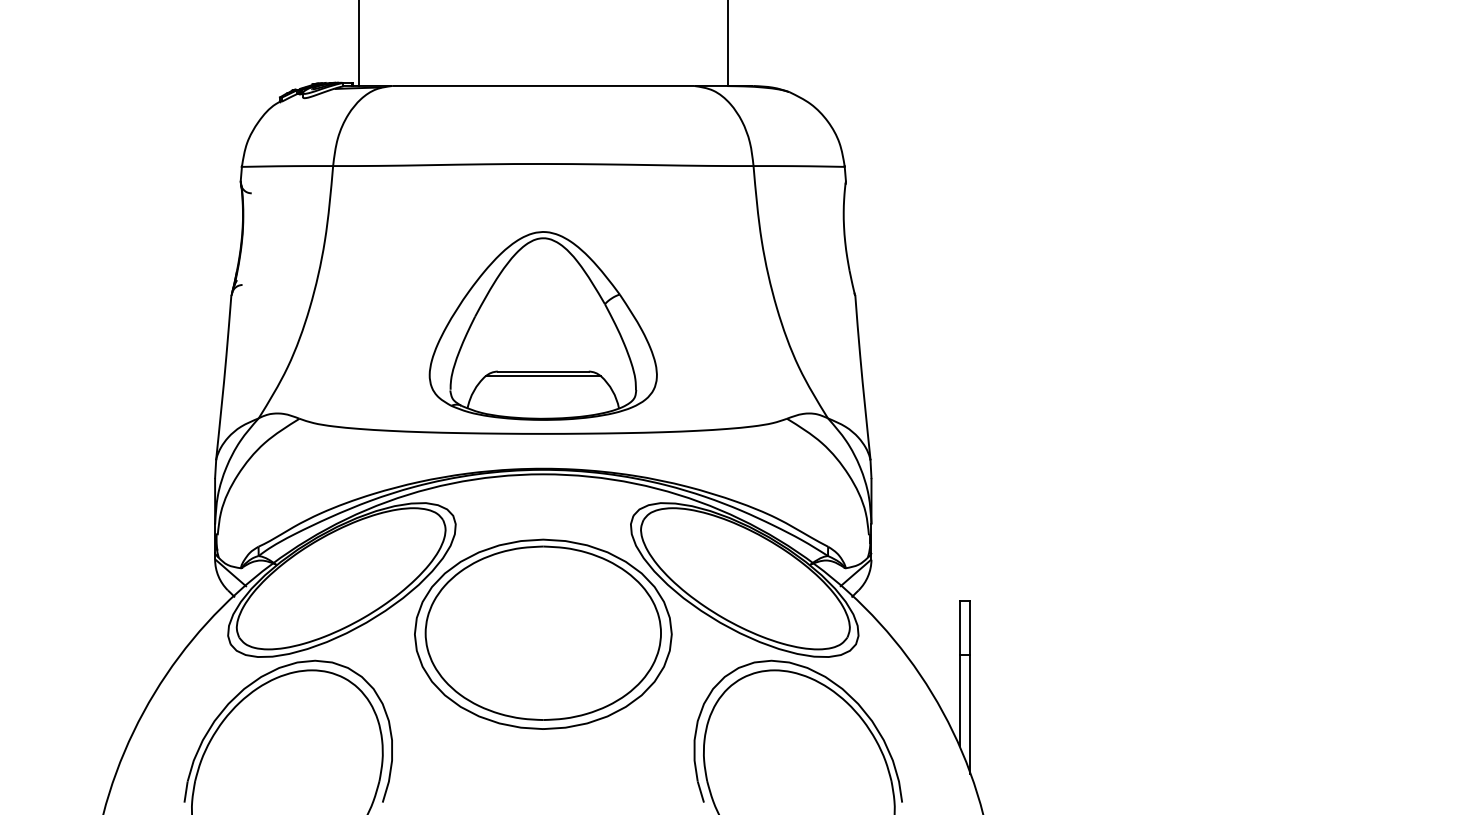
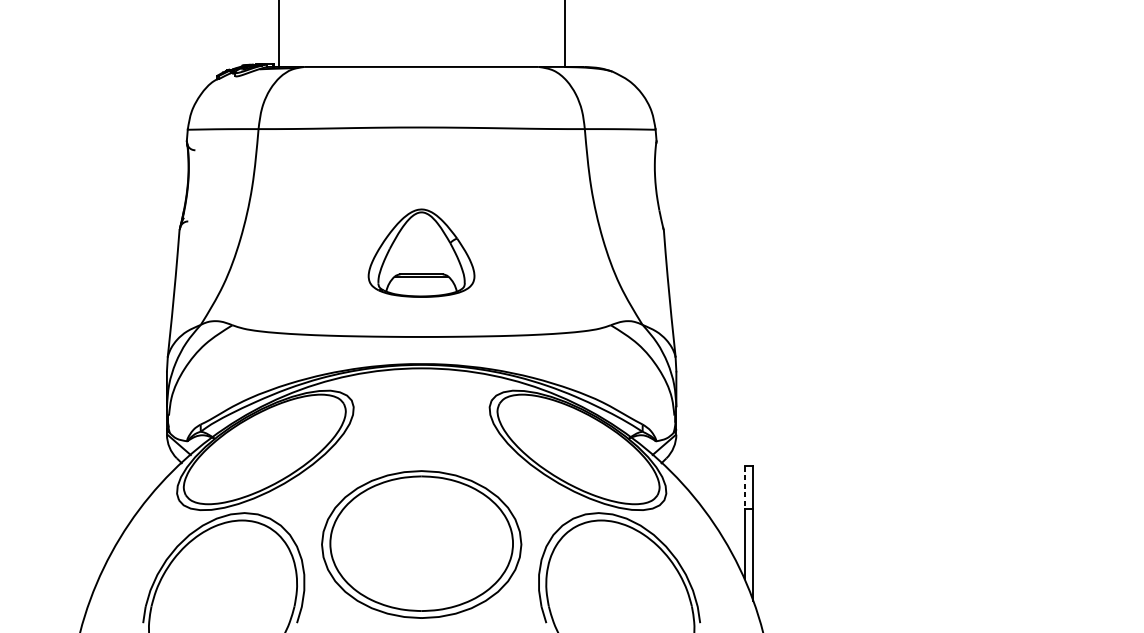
part: (542, 325) -> (421, 252), size x0.6
line: (959, 628) -> (744, 488), solid -> dashed
part: (543, 633) -> (421, 543), moved

